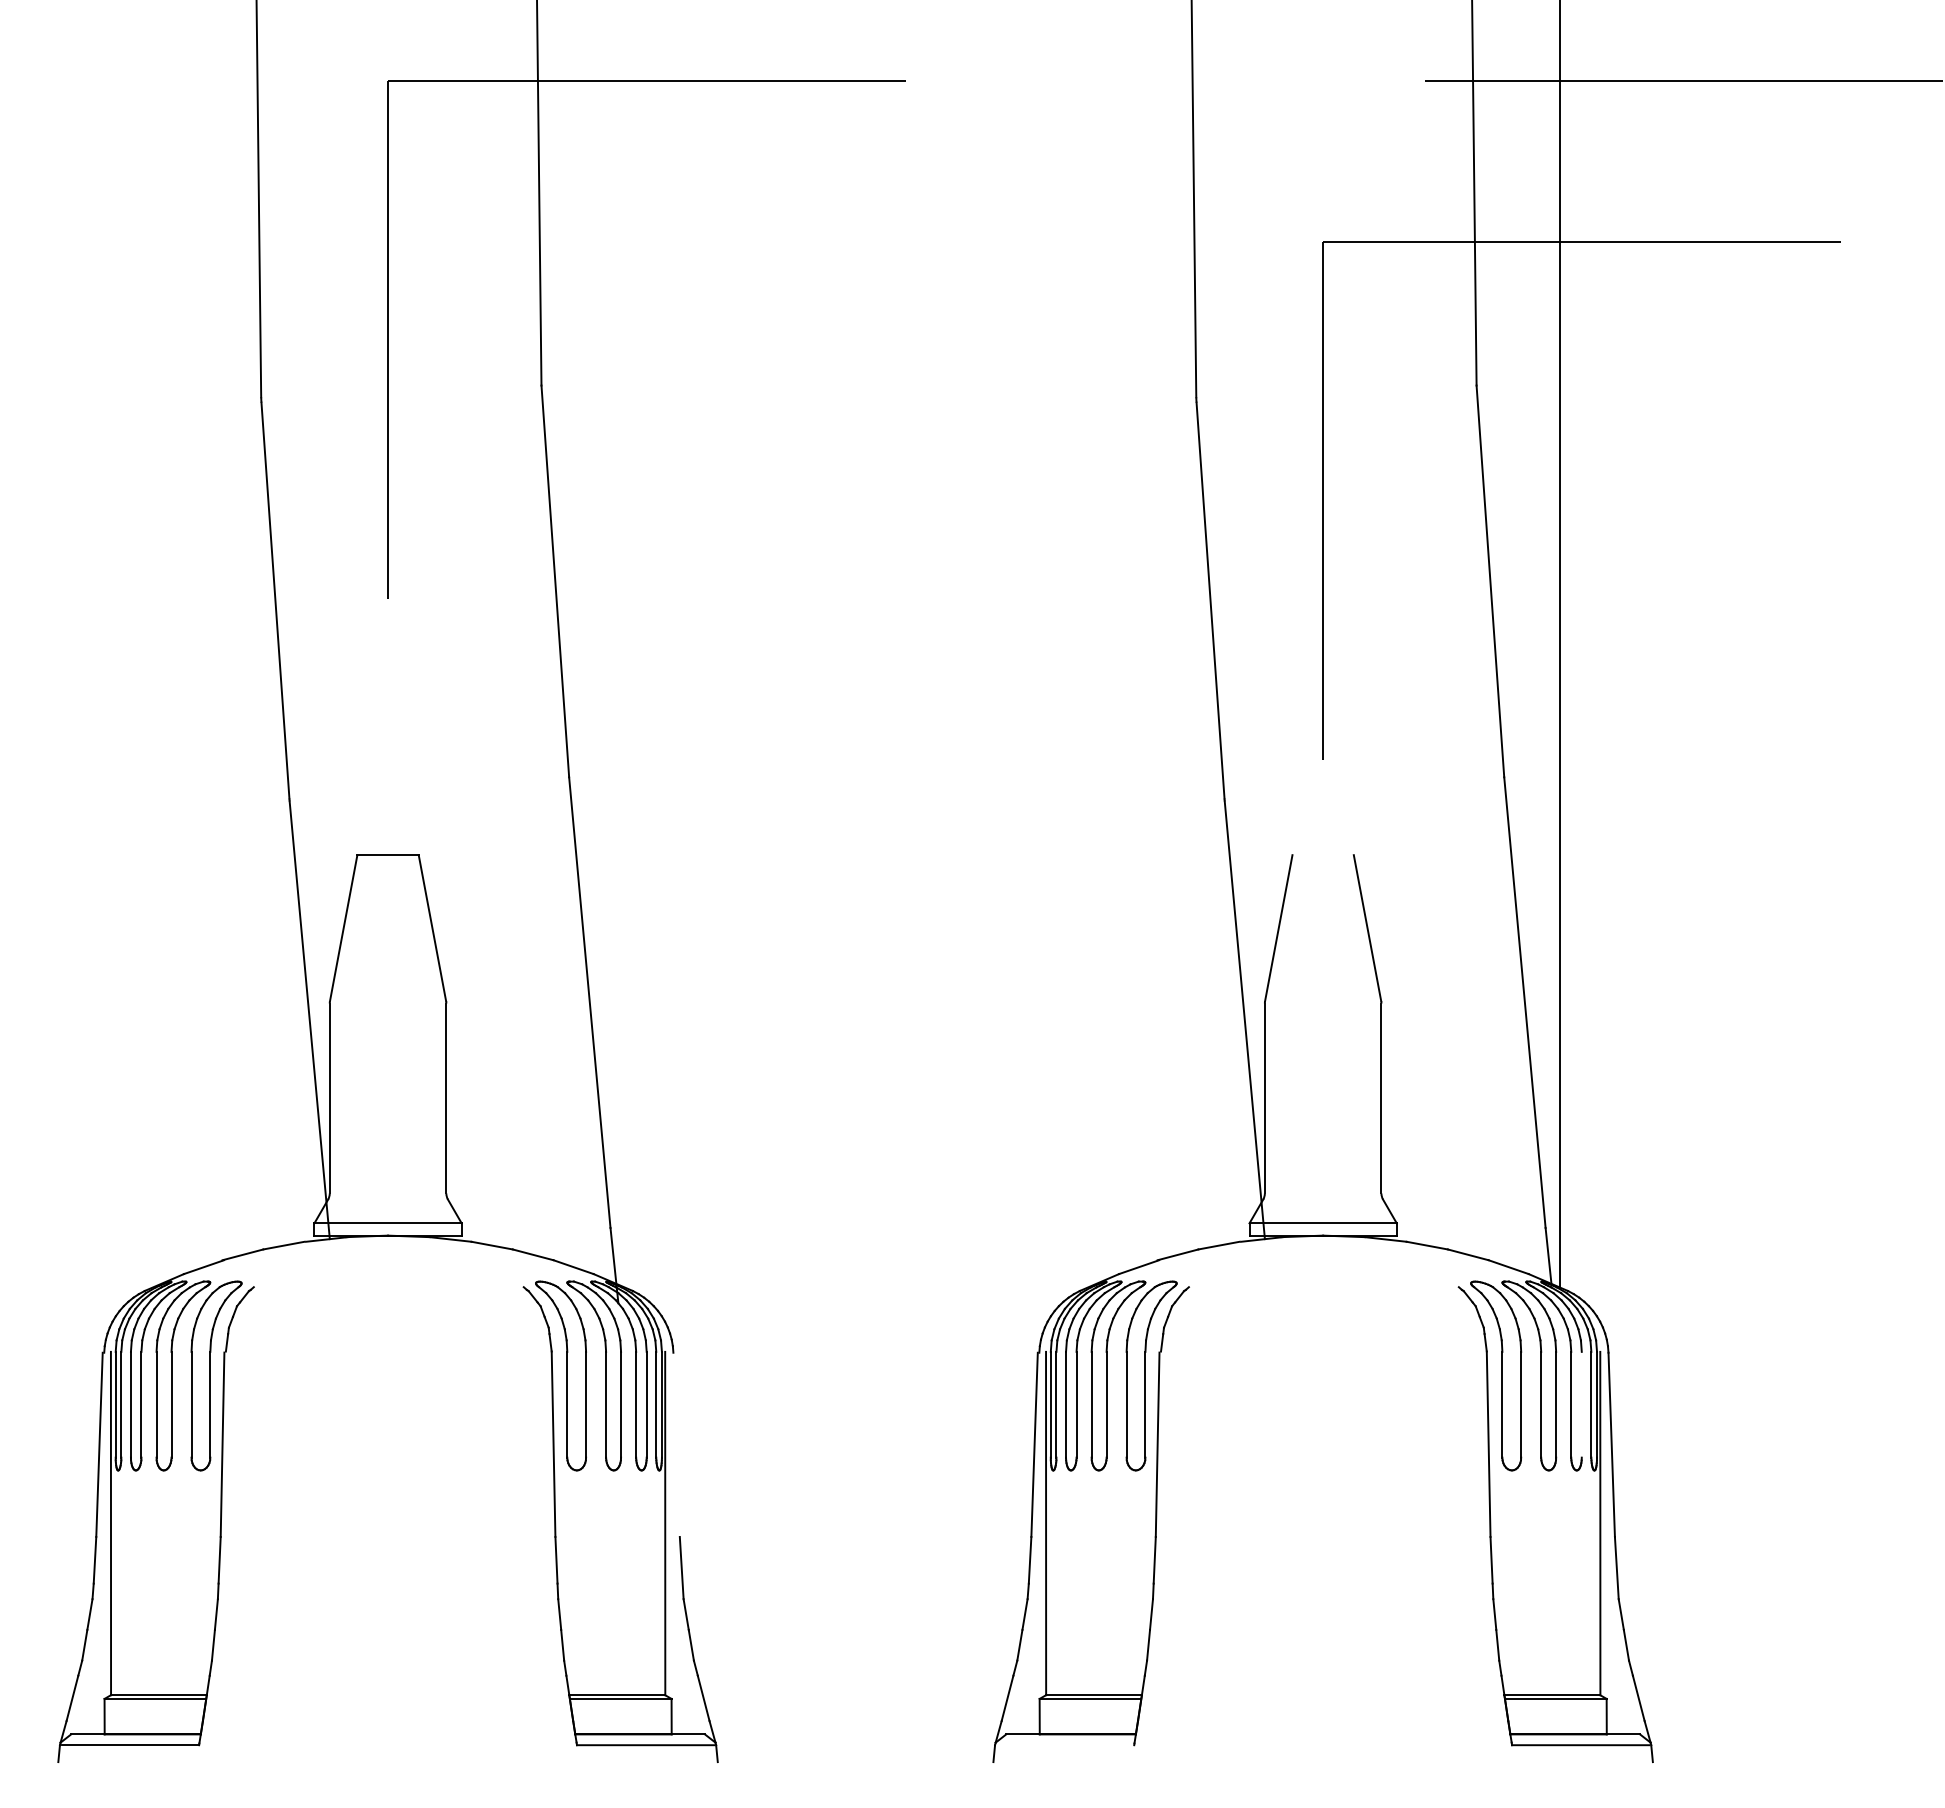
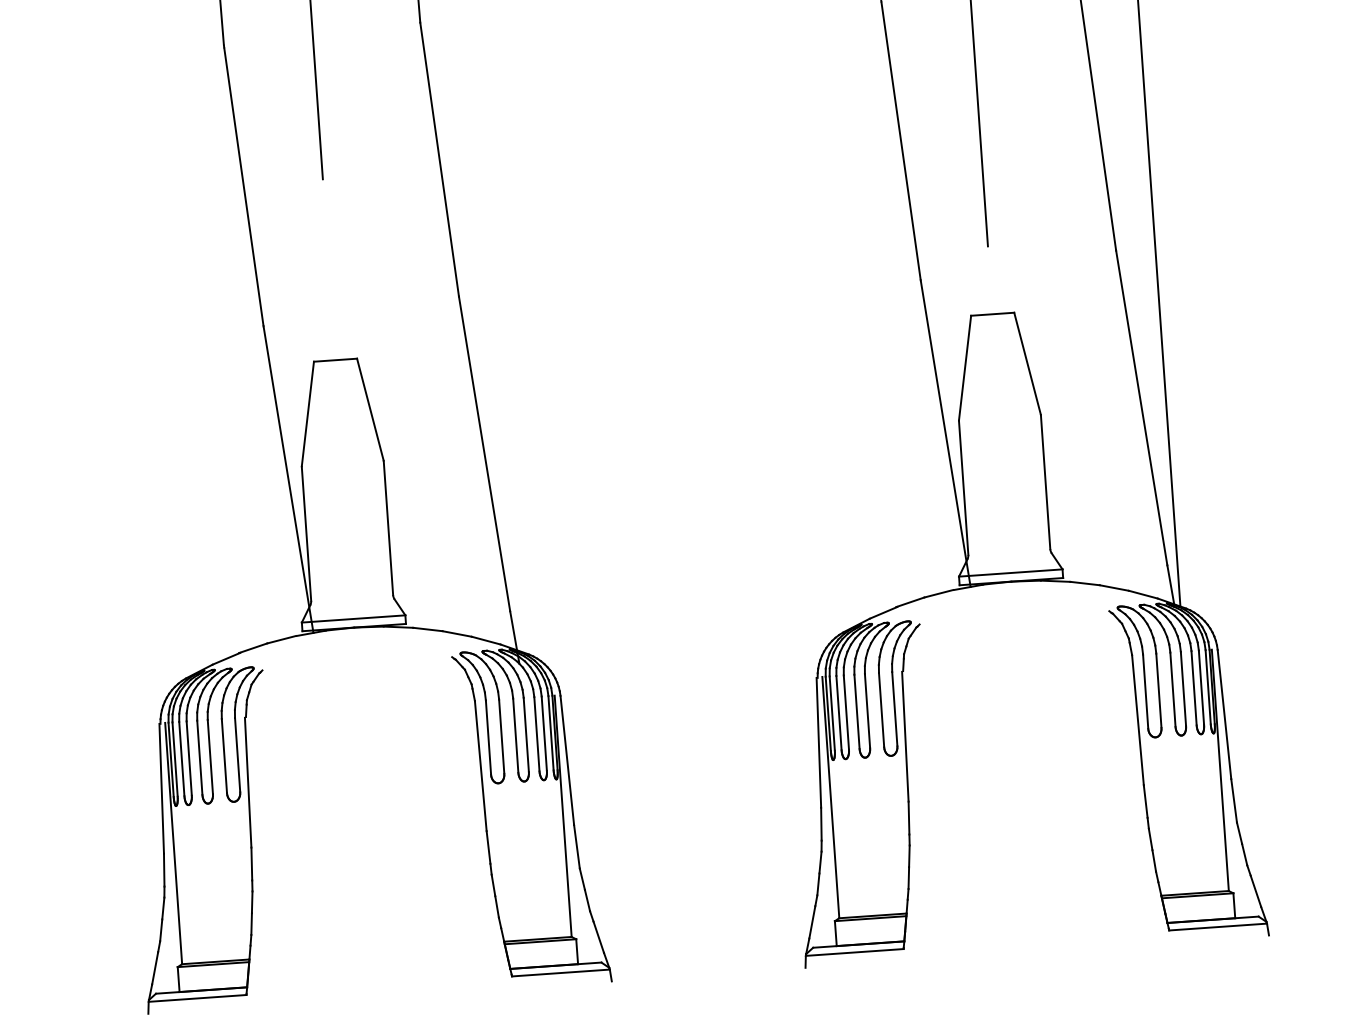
line: (1322, 855) -> (992, 314), added
line: (1581, 1404) -> (1201, 687), added
line: (676, 1444) -> (567, 760), added
line: (1065, 1745) -> (855, 952), added

